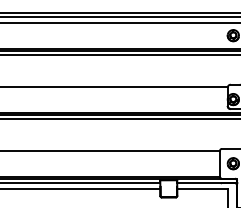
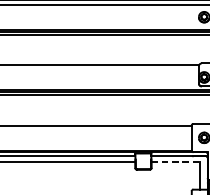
line: (202, 189) -> (175, 162), solid -> dashed

